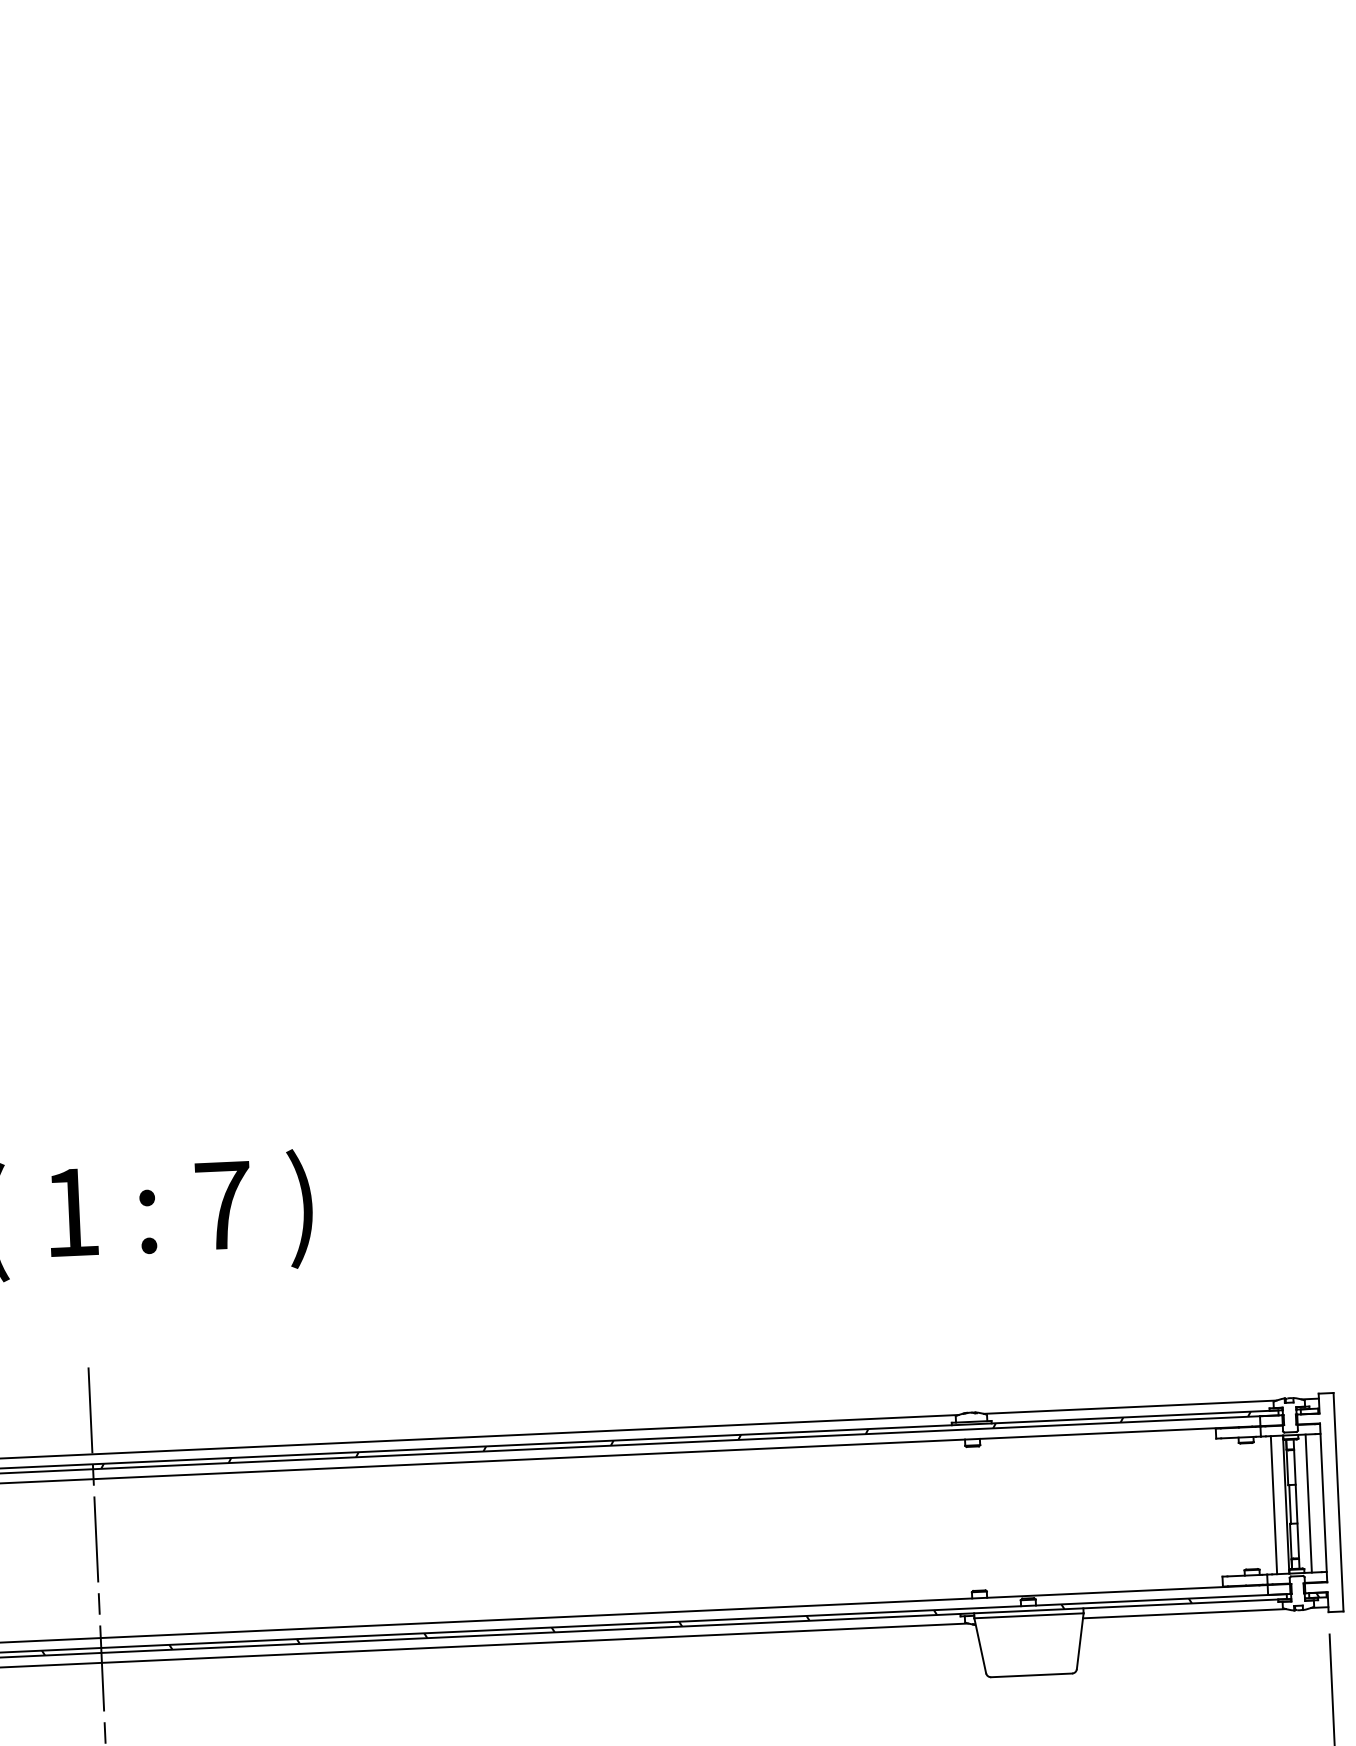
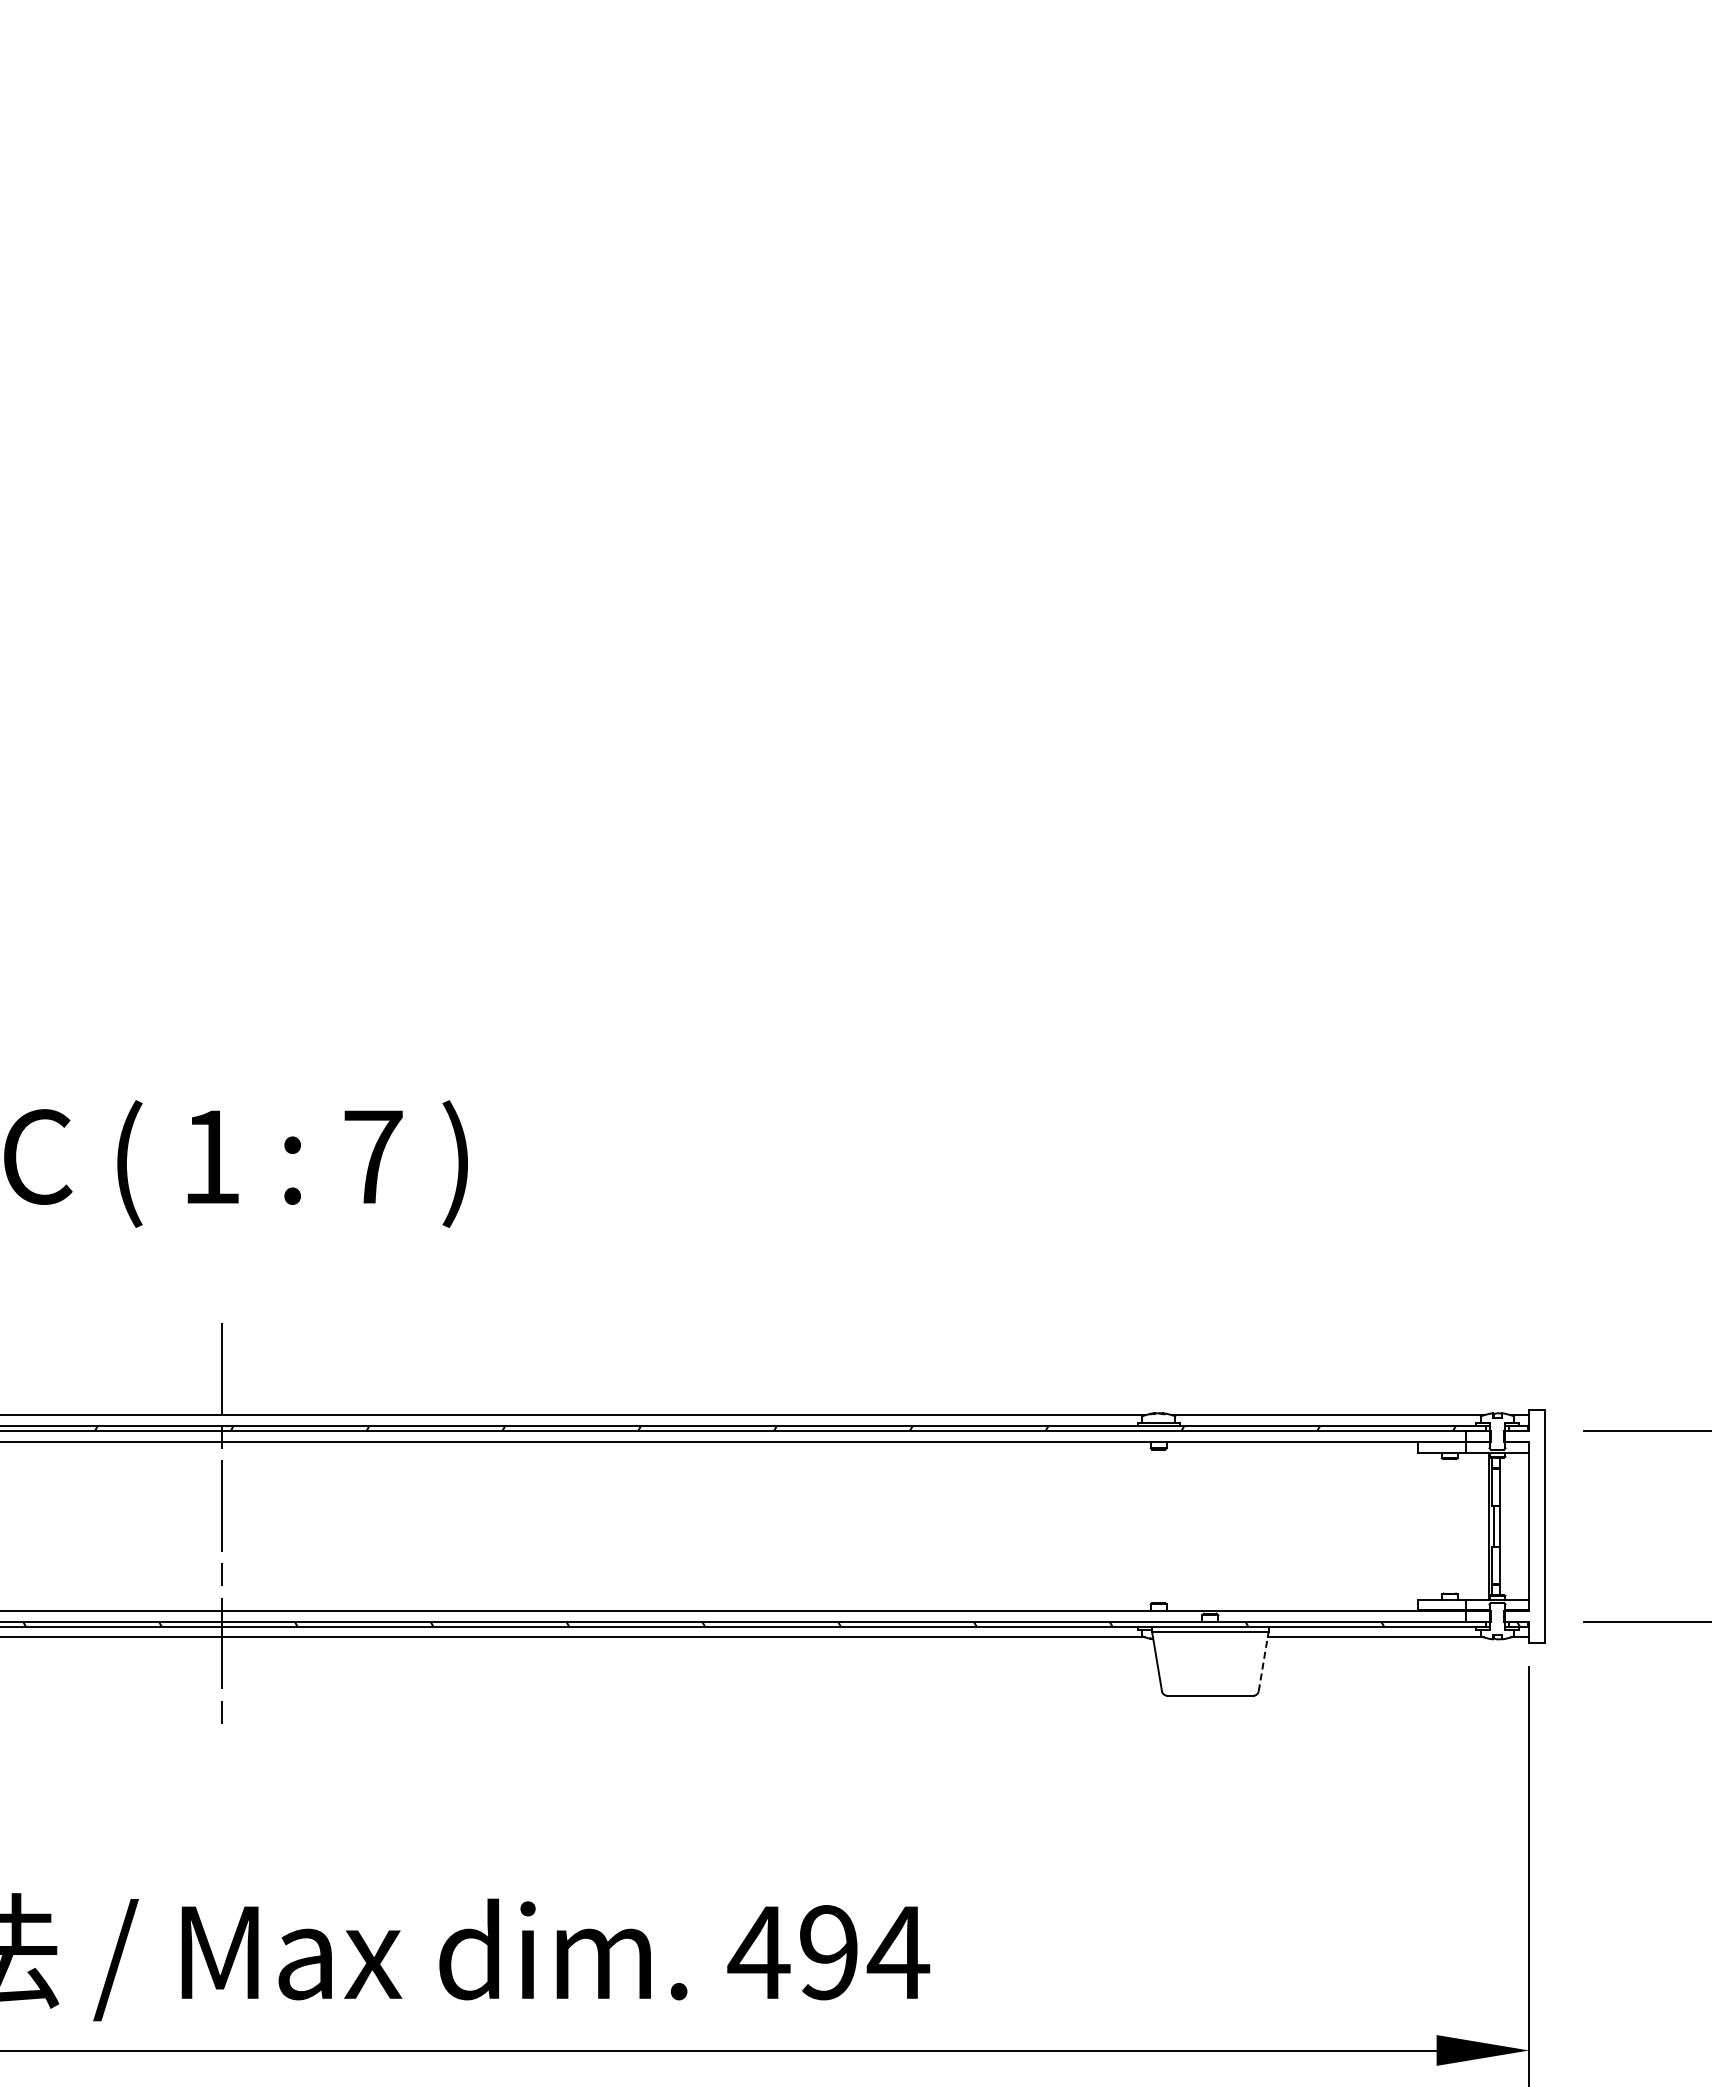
line: (1308, 1502) -> (1513, 1525), removed
line: (1274, 1504) -> (1476, 1525), removed
line: (1080, 1641) -> (1263, 1661), solid -> dashed

